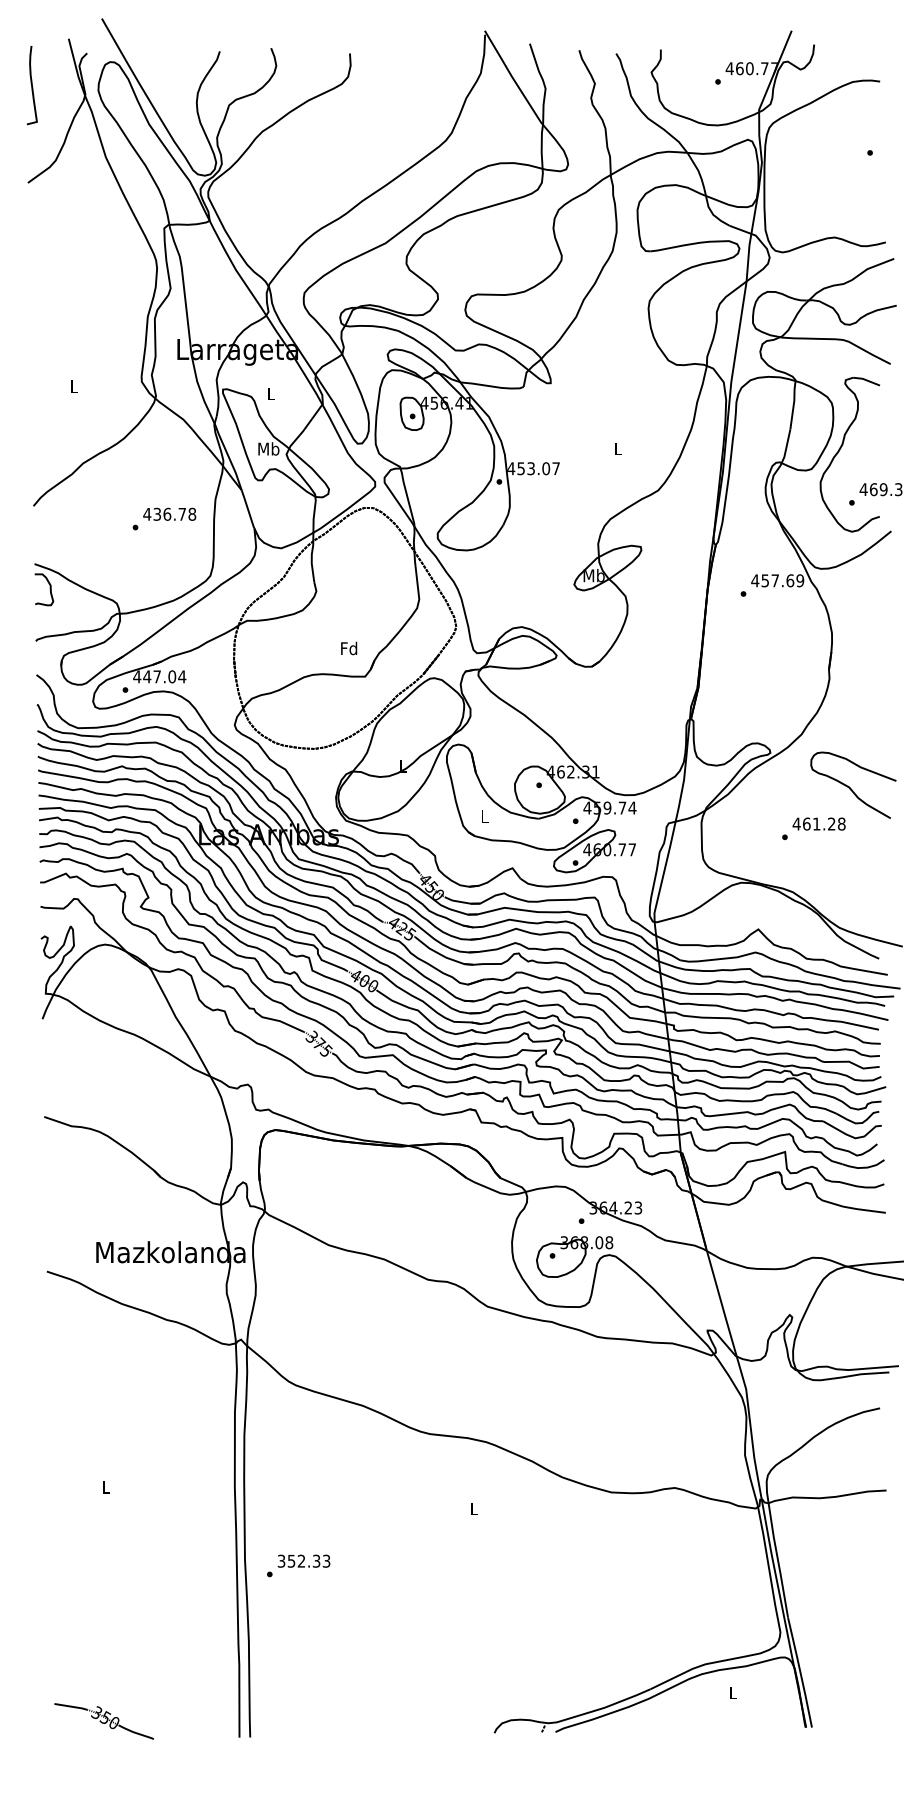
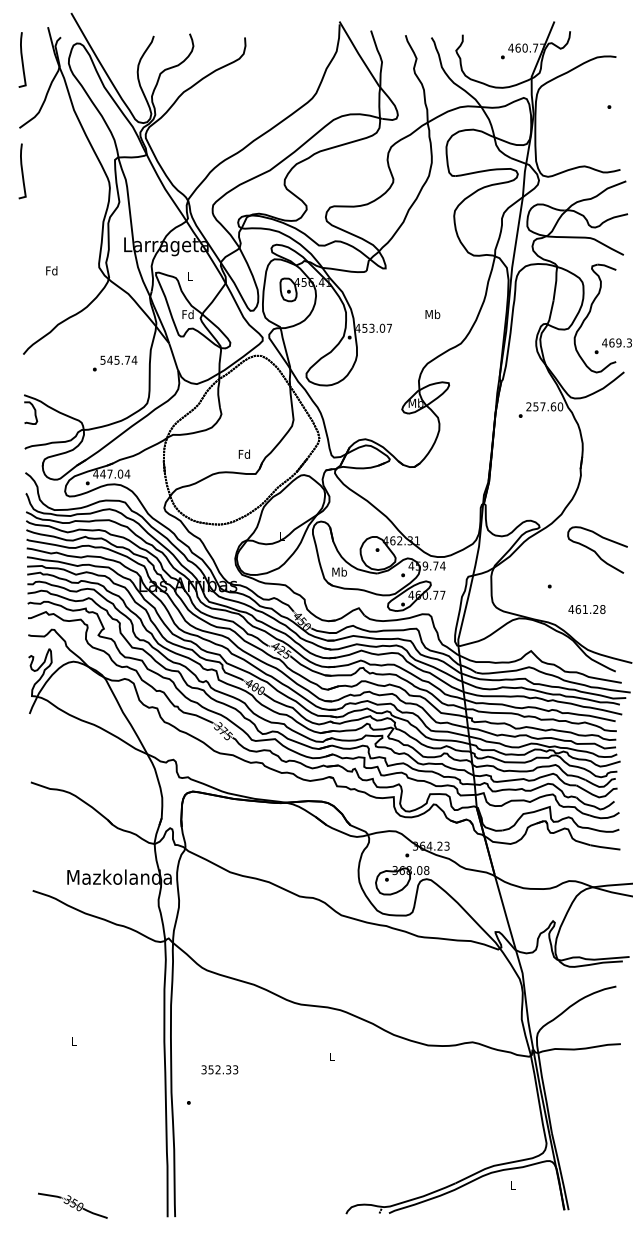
curve: (31, 244) -> (21, 171), added
text: (74, 386) -> (52, 270), L -> Fd
text: (268, 448) -> (187, 314), Mb -> Fd
text: (617, 448) -> (432, 314), L -> Mb
text: (169, 513) -> (118, 359), 436.78 -> 545.74
text: (777, 580) -> (544, 406), 457.69 -> 257.60
text: (484, 816) -> (339, 571), L -> Mb
text: (818, 823) -> (586, 609), moved
text: (303, 1560) -> (219, 1069), moved

